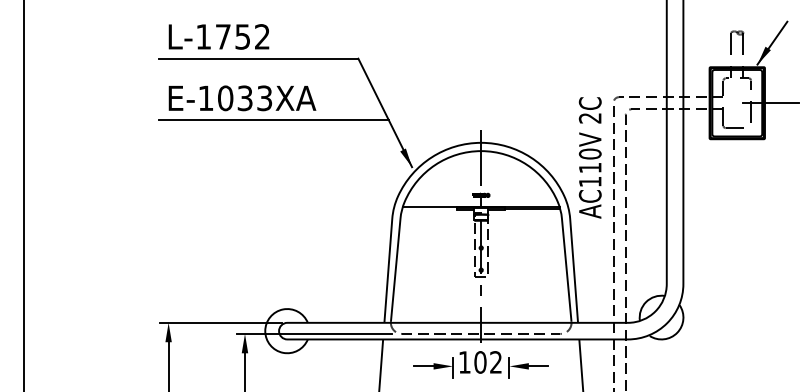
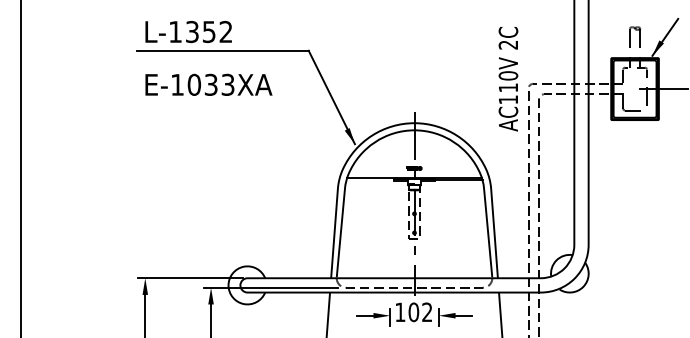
text: (223, 36) -> (192, 31), L-1752 -> L-1352
line: (273, 119) -> (235, 103), removed
text: (590, 158) -> (508, 79), moved

